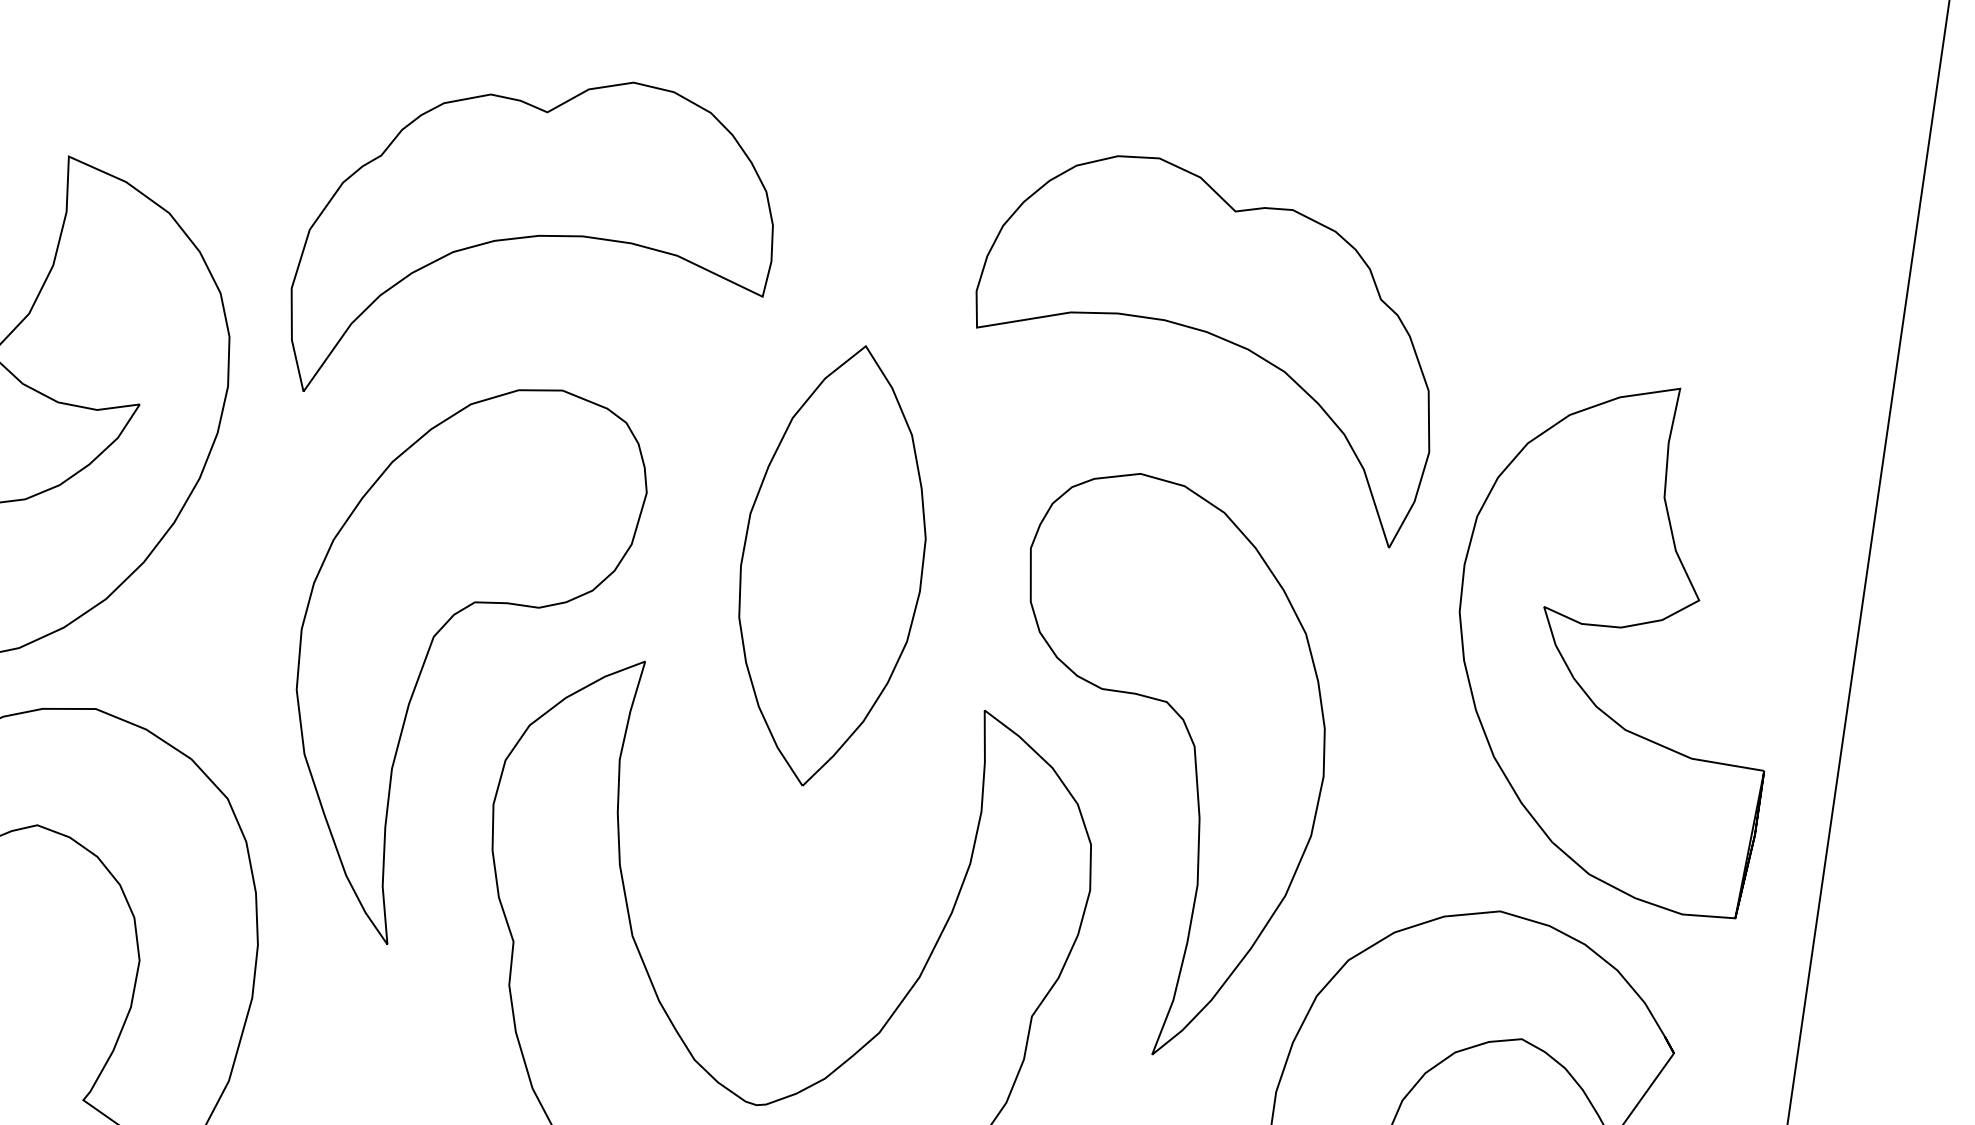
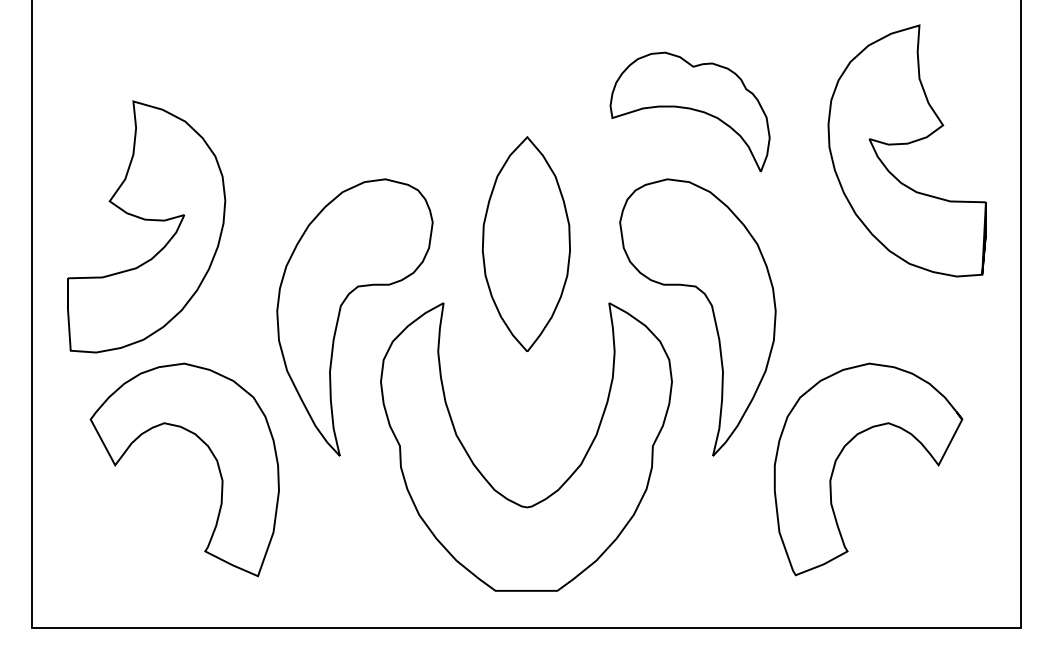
part: (535, 244) -> (362, 111), removed
part: (1205, 341) -> (689, 111), size x0.7
part: (1616, 641) -> (906, 150), moved

